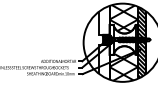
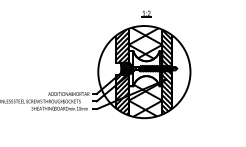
hatch: (103, 20) -> (121, 45), added
hatch: (103, 61) -> (121, 94), added

